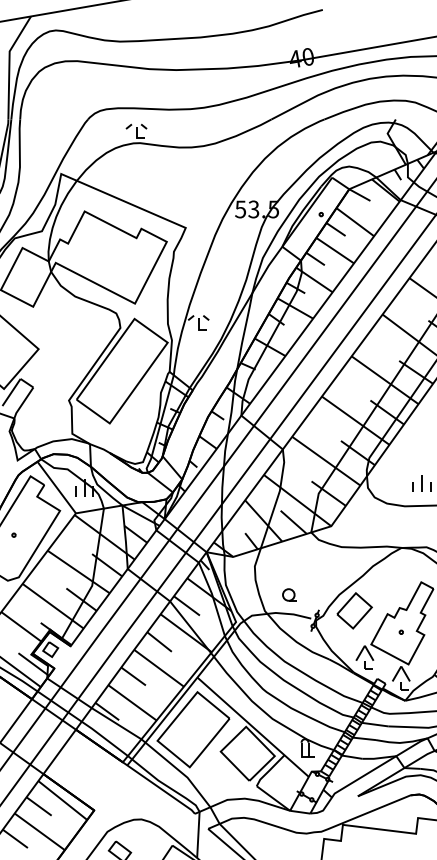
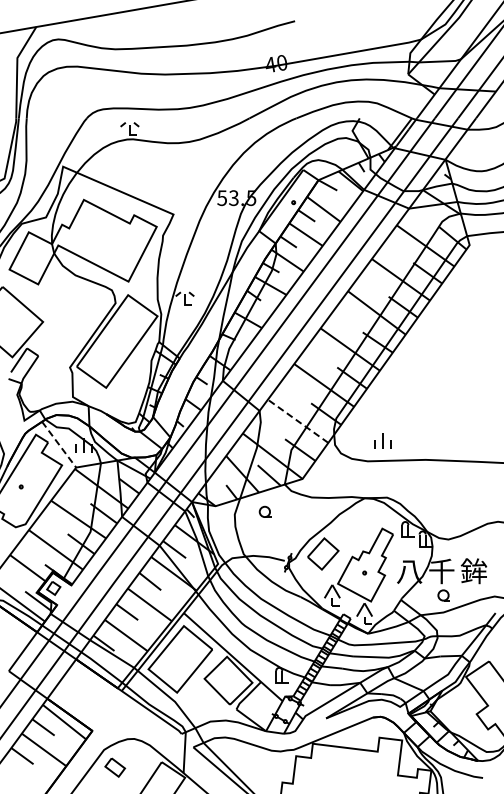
line: (325, 461) -> (297, 421), solid -> dashed
line: (57, 487) -> (59, 444), solid -> dashed
part: (288, 594) -> (264, 511), moved

